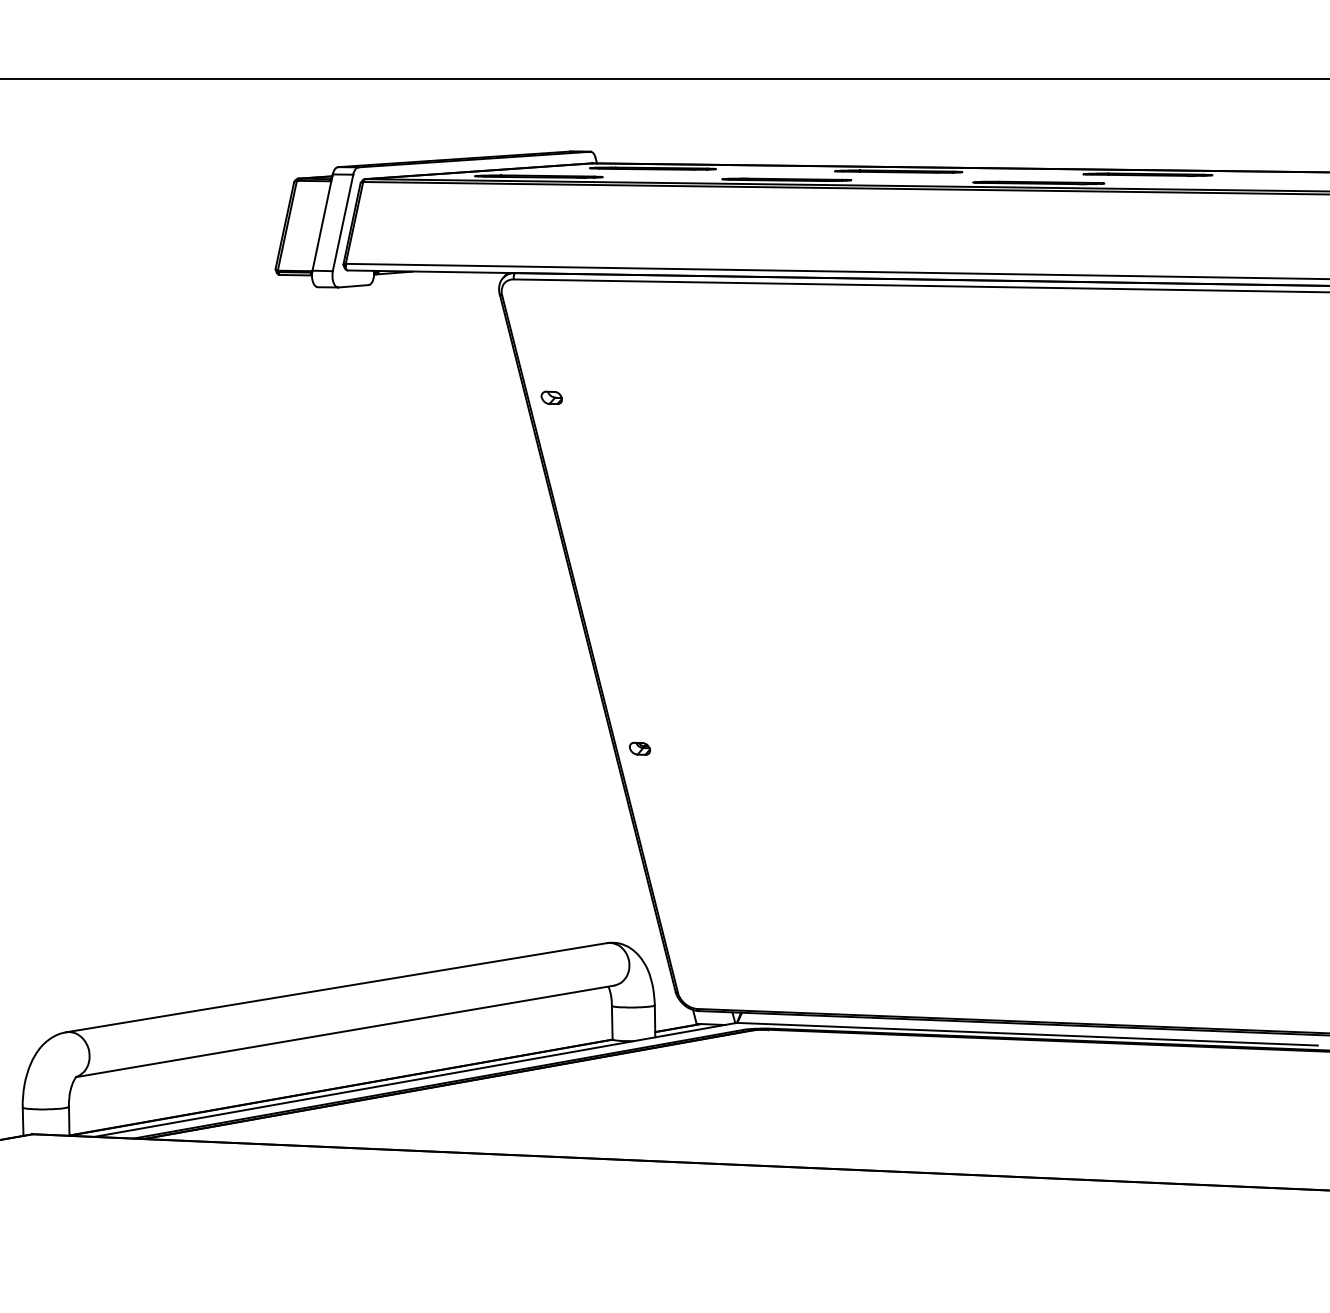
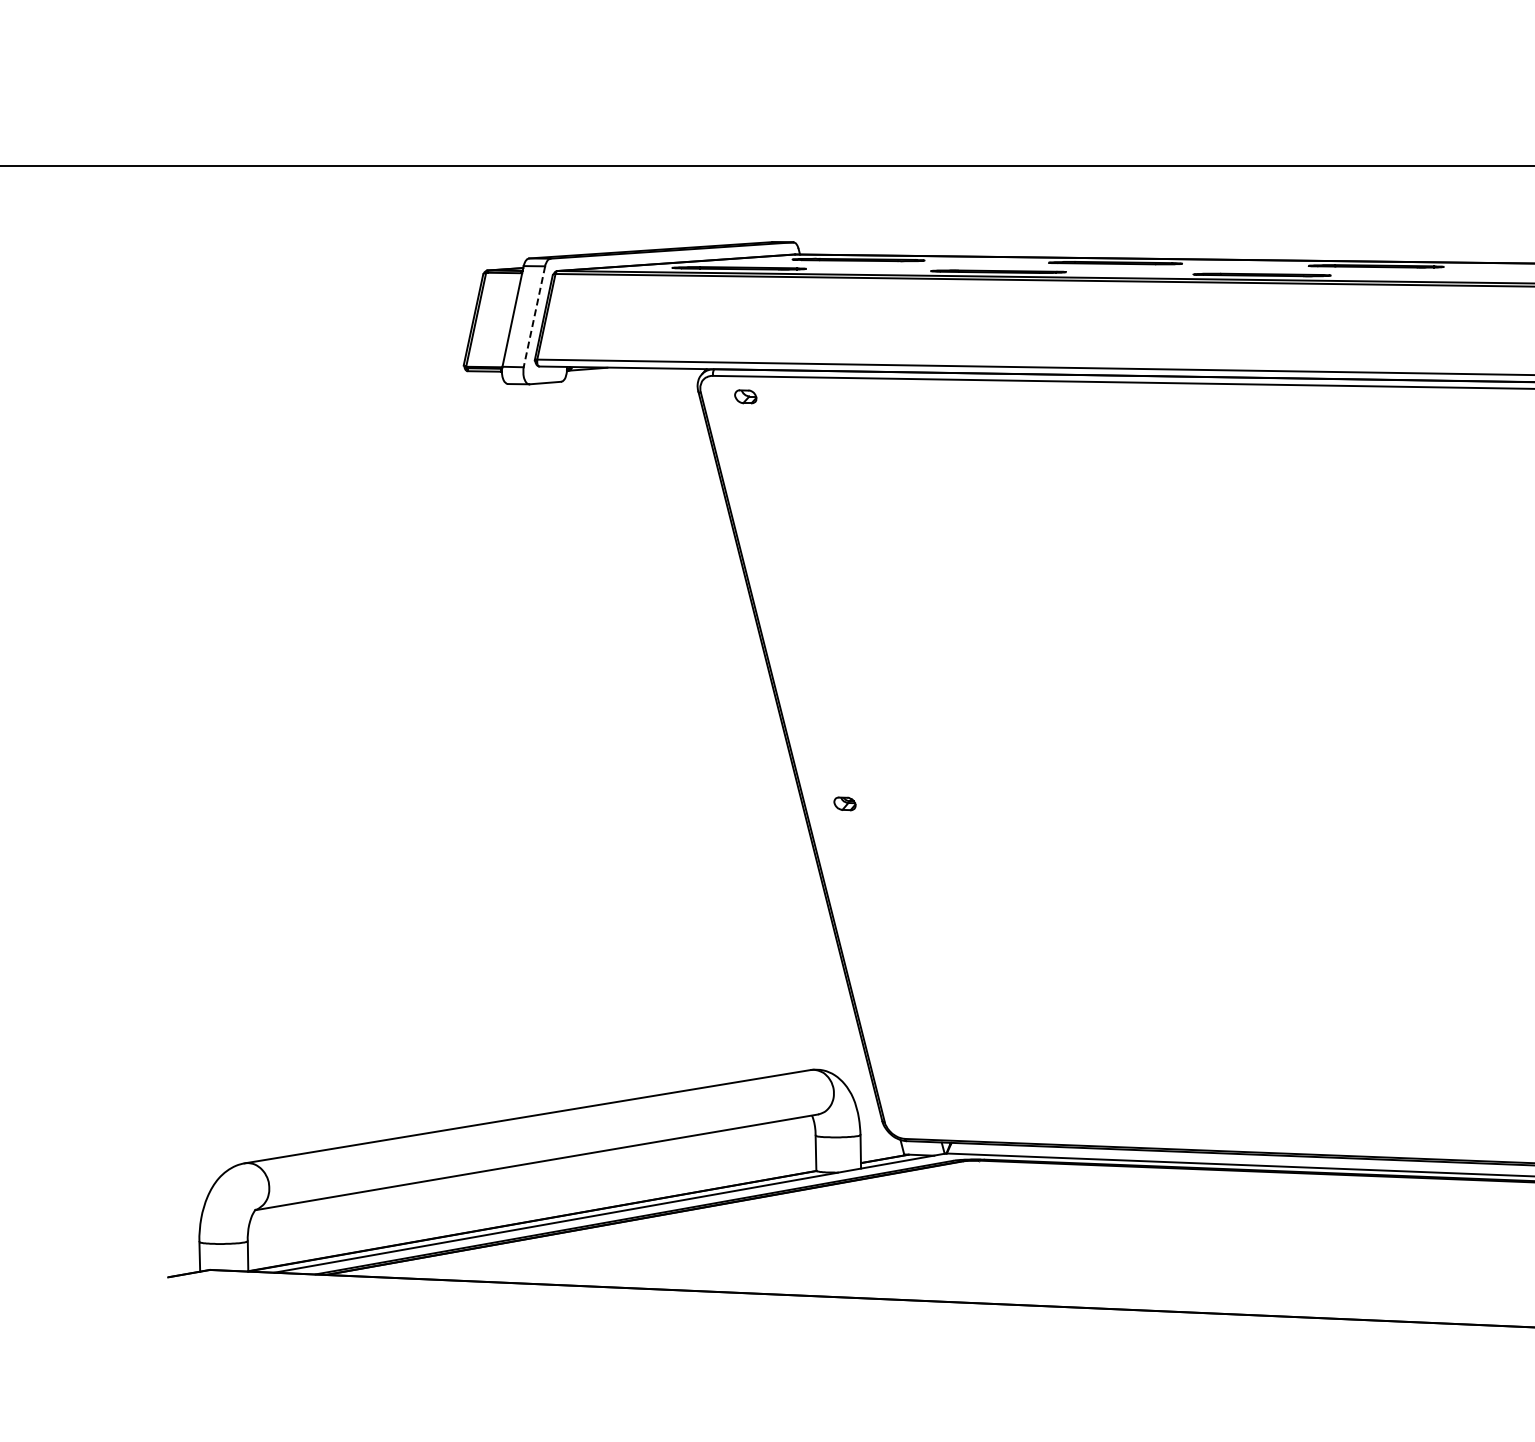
line: (343, 222) -> (534, 316), solid -> dashed
part: (551, 397) -> (745, 396), moved
part: (639, 748) -> (844, 803), moved

